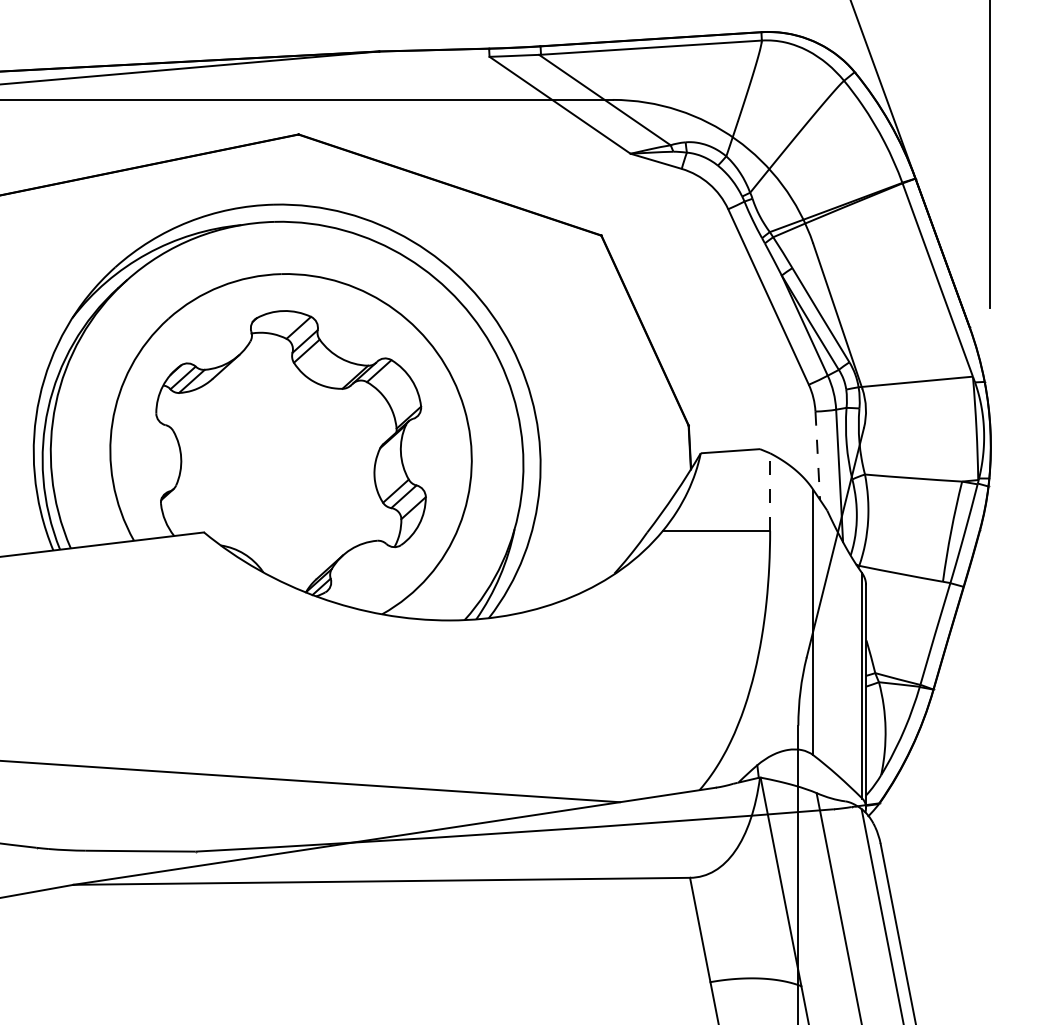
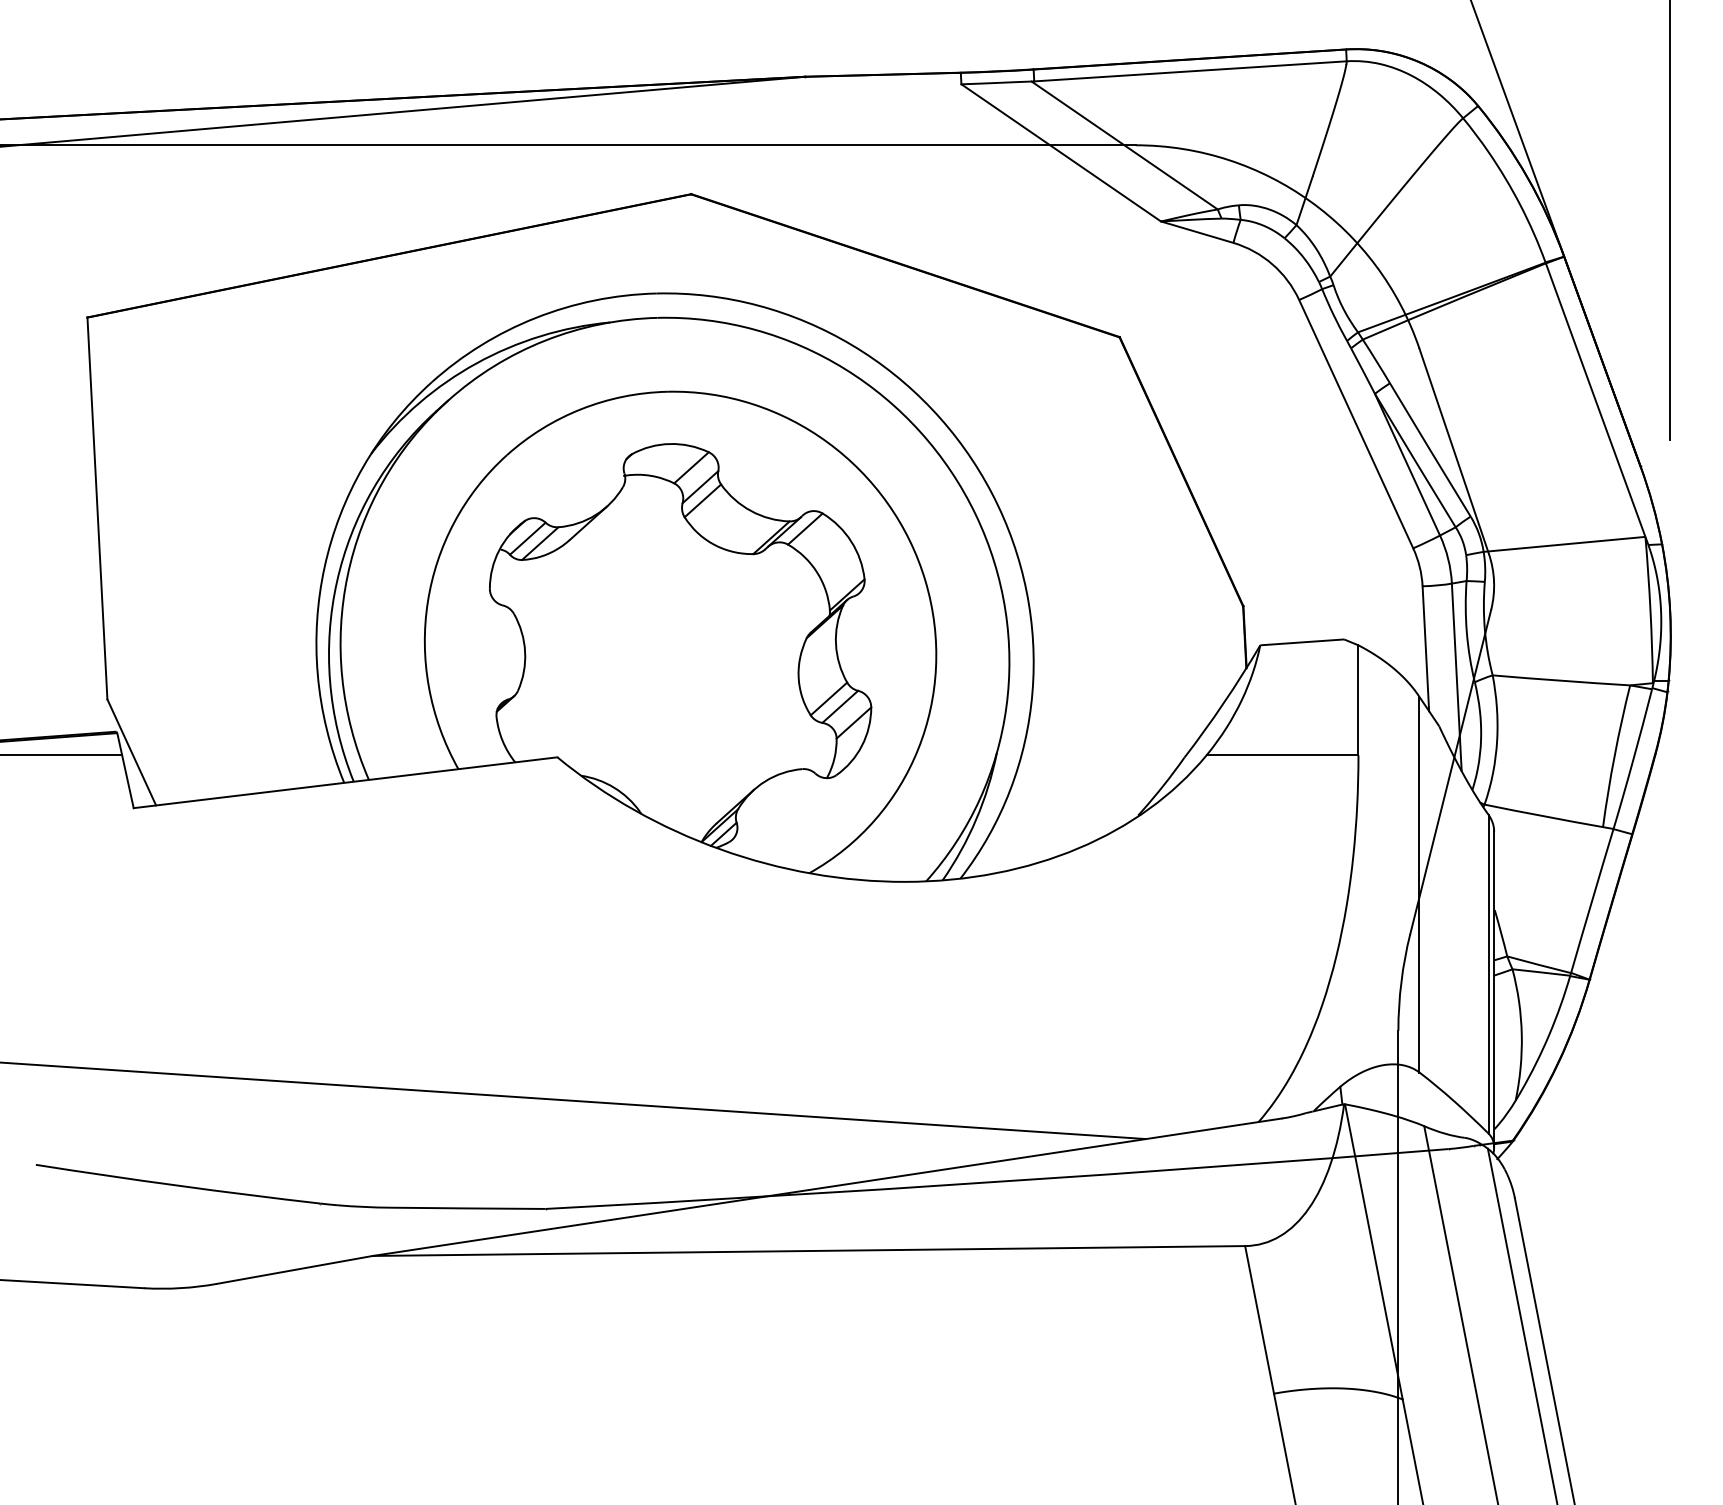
line: (817, 455) -> (1425, 648), dashed -> solid
line: (770, 491) -> (1358, 699), dashed -> solid

